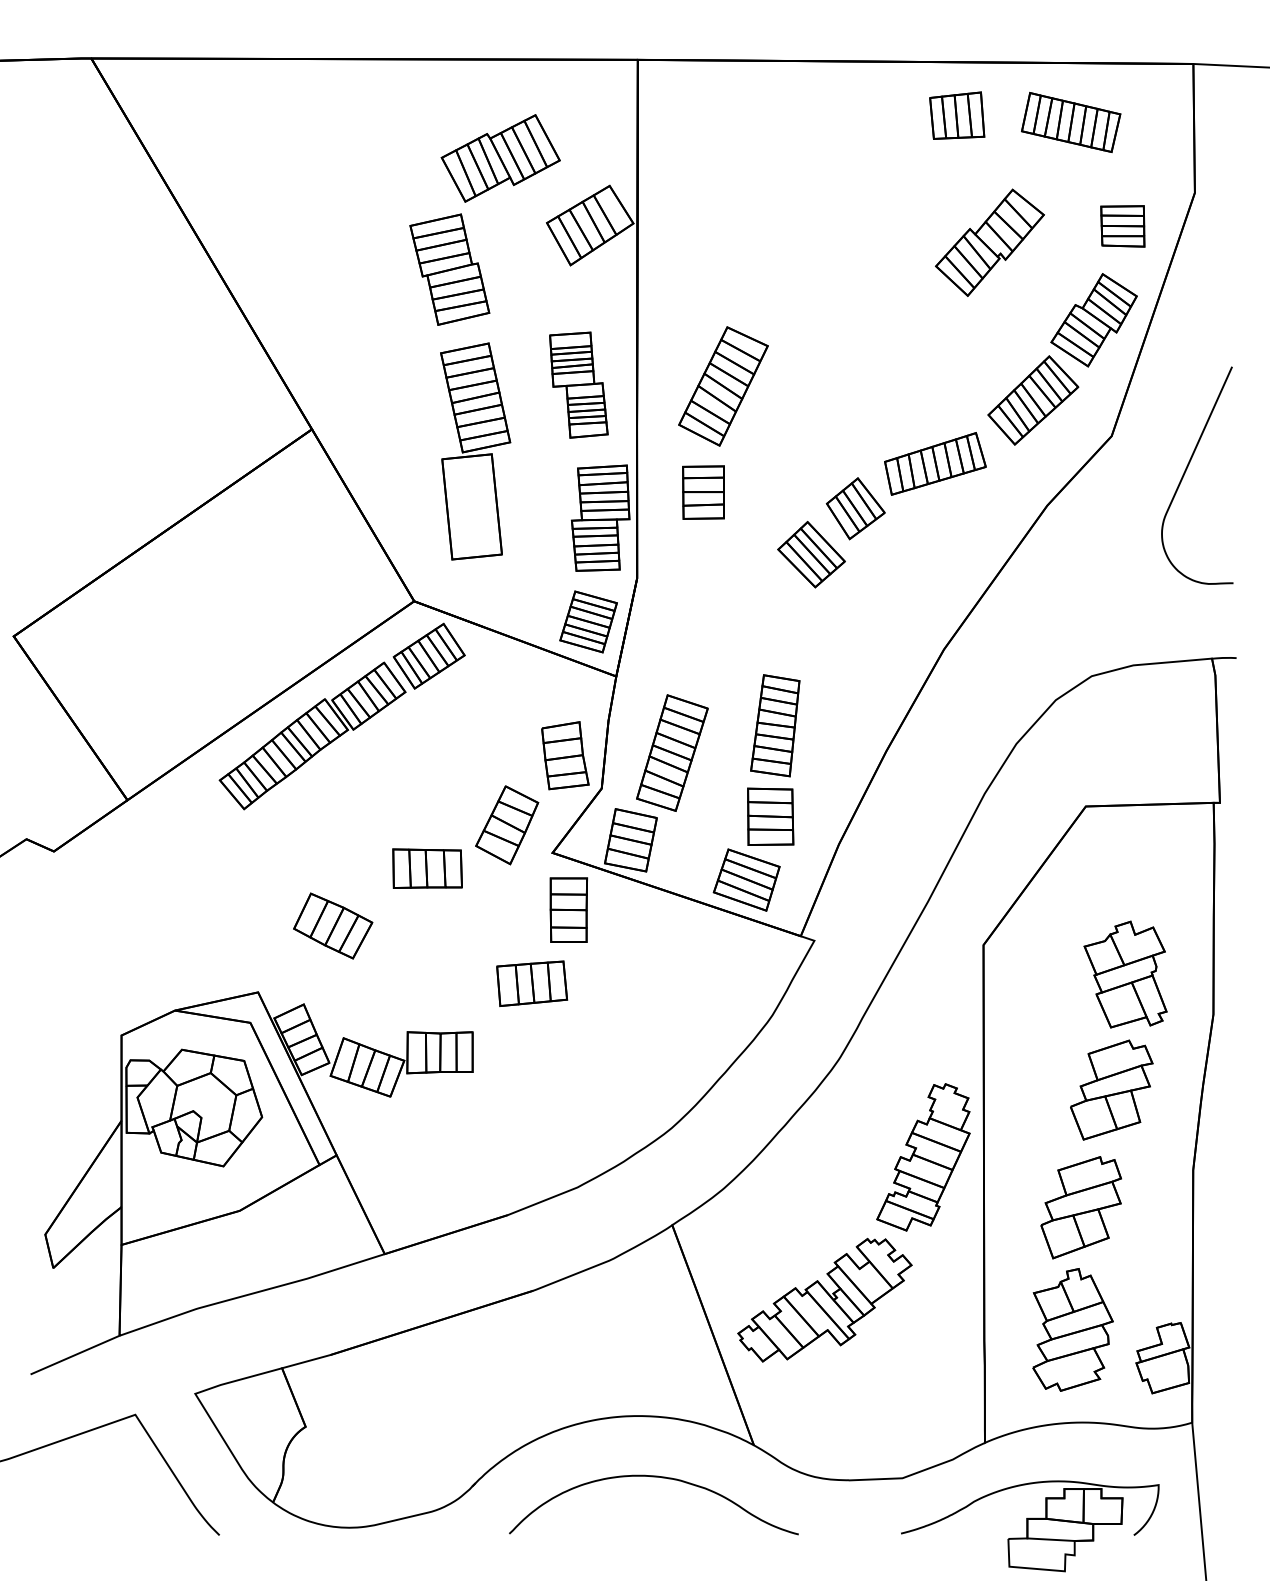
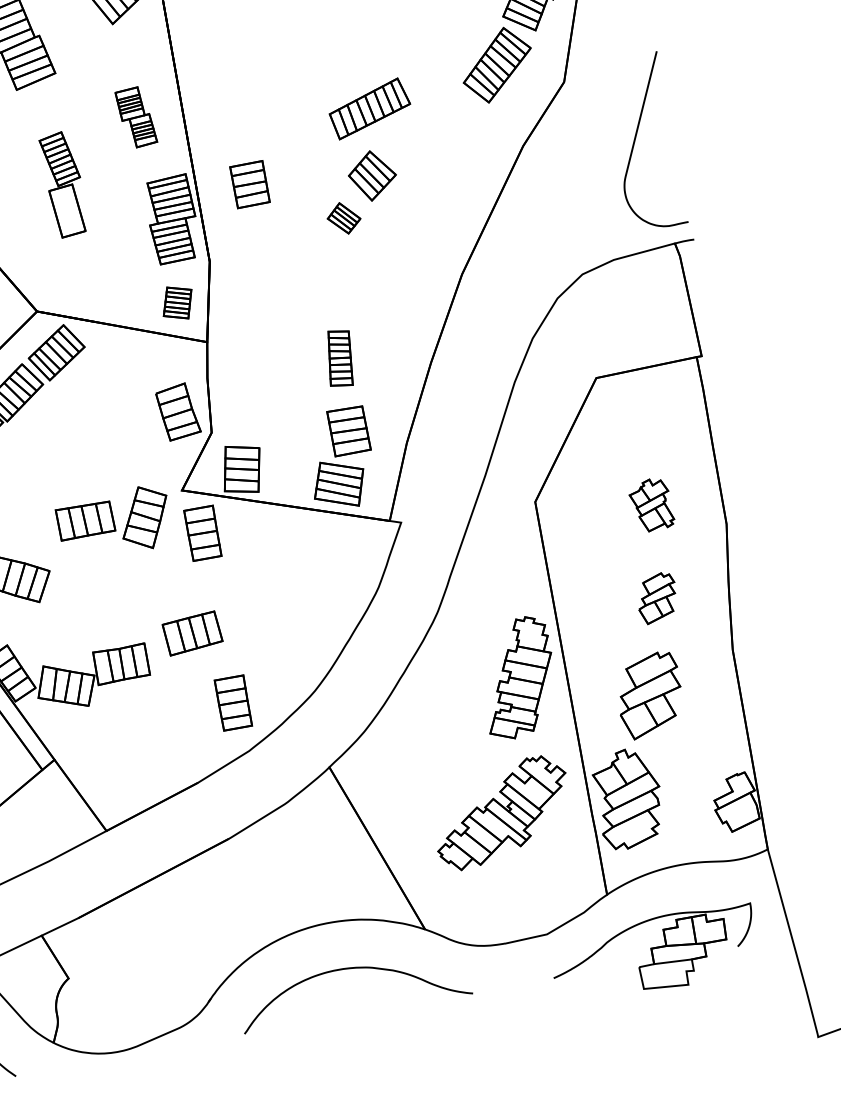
part: (578, 384) -> (135, 117), size x0.7
part: (723, 386) -> (250, 98), removed
part: (475, 451) -> (64, 184), size x0.6
part: (935, 463) -> (369, 108), moved
curve: (1187, 469) -> (636, 138), moved
part: (811, 554) -> (344, 218), size x0.6
part: (588, 621) -> (177, 302), size x0.7
part: (775, 725) -> (339, 358), size x0.7
part: (672, 752) -> (262, 394), removed
part: (507, 825) -> (145, 517), moved
part: (1125, 974) -> (651, 505), size x0.6
part: (532, 983) -> (192, 633), moved
part: (1111, 1089) -> (656, 597), size x0.6
part: (568, 1124) -> (233, 702), added
part: (824, 1299) -> (501, 812), moved
part: (1072, 1329) -> (628, 798), moved

